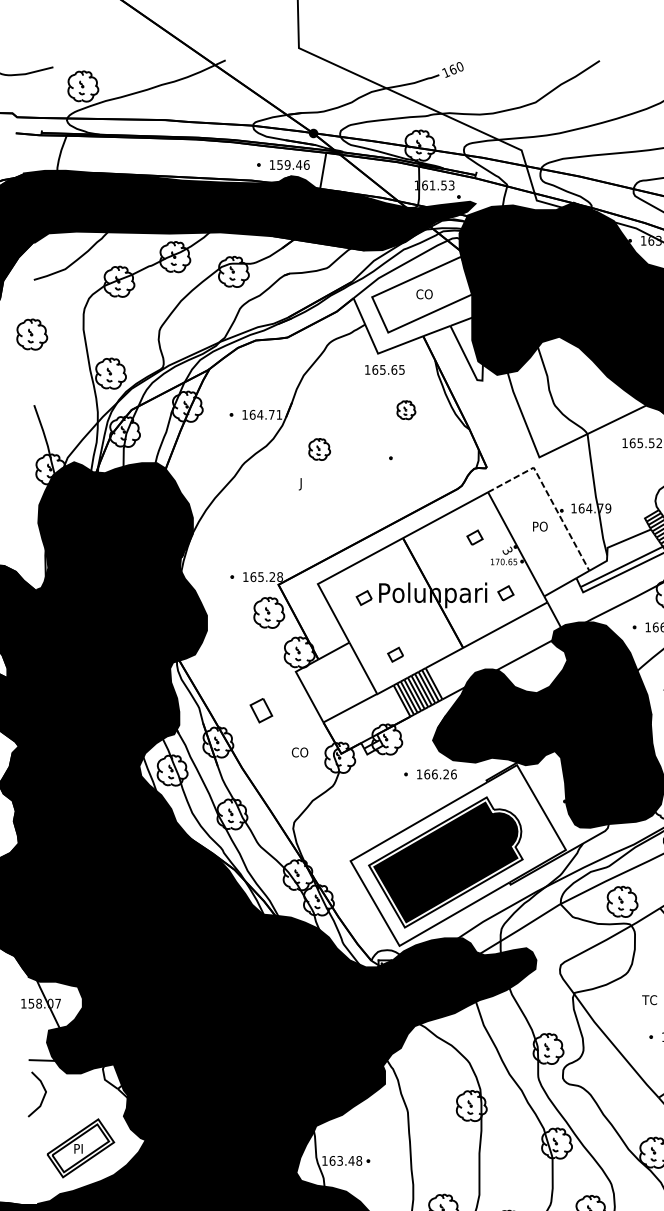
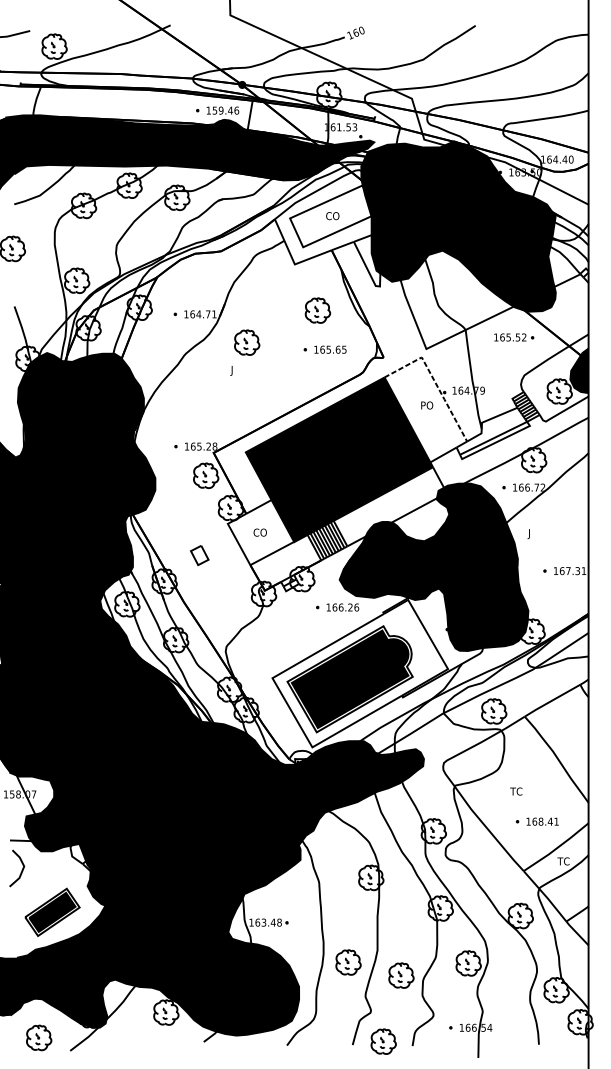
text: (384, 369) -> (330, 349), moved
part: (405, 410) -> (317, 310), size x1.67
part: (319, 449) -> (247, 342), size x1.43
fill: (432, 592) -> (339, 459), added
text: (299, 752) -> (259, 532), moved
fill: (80, 1147) -> (52, 911), added

